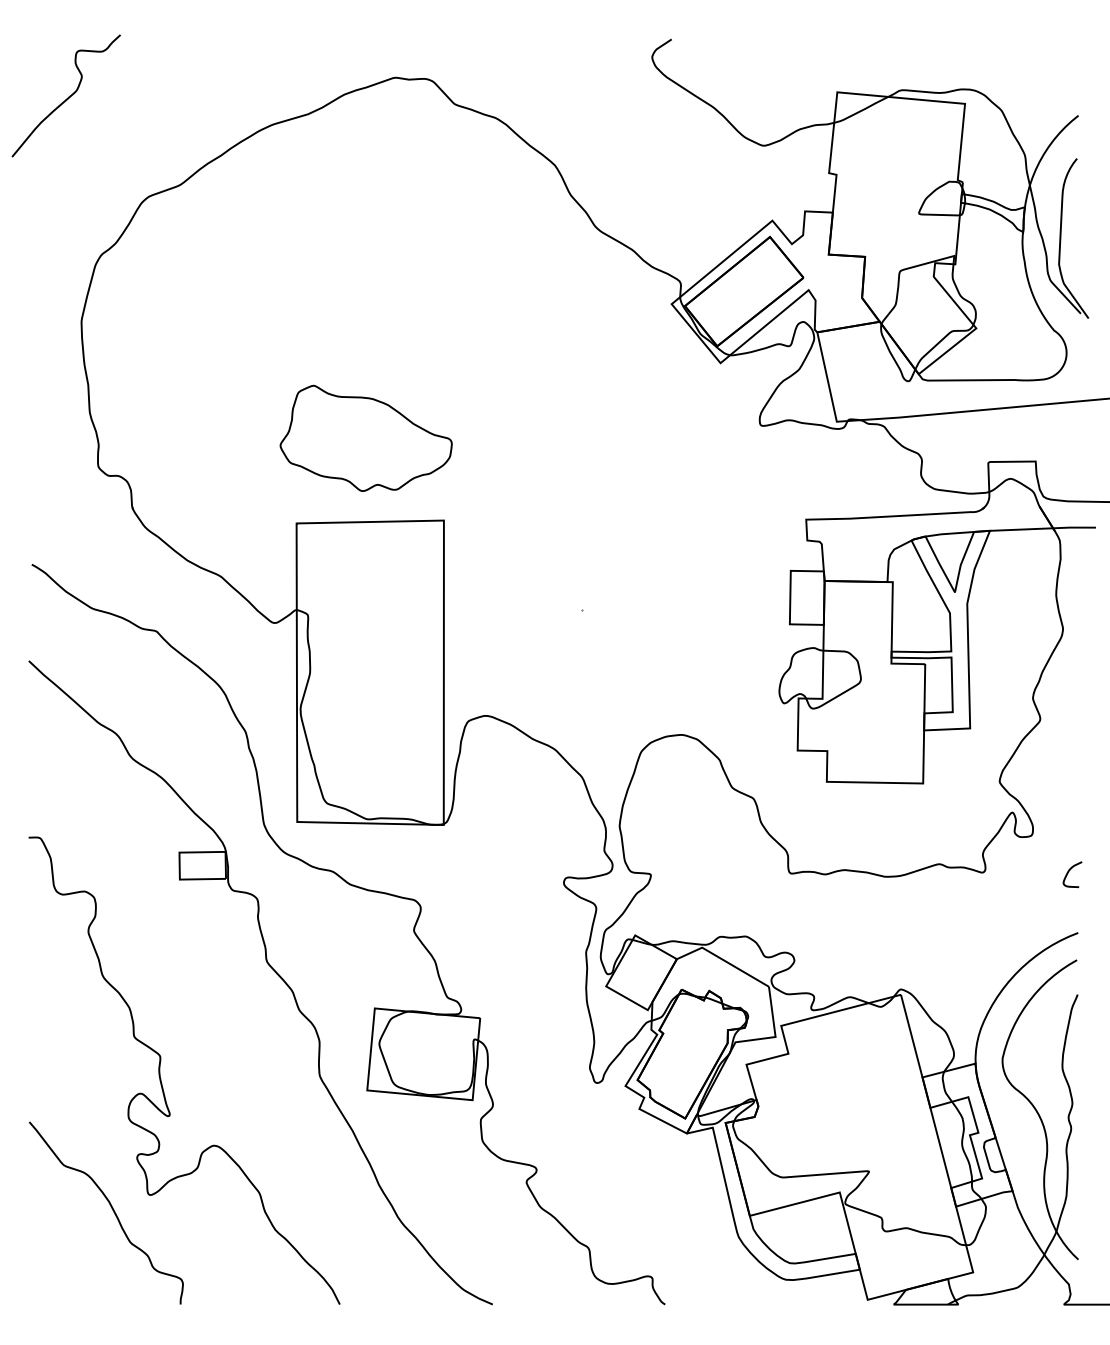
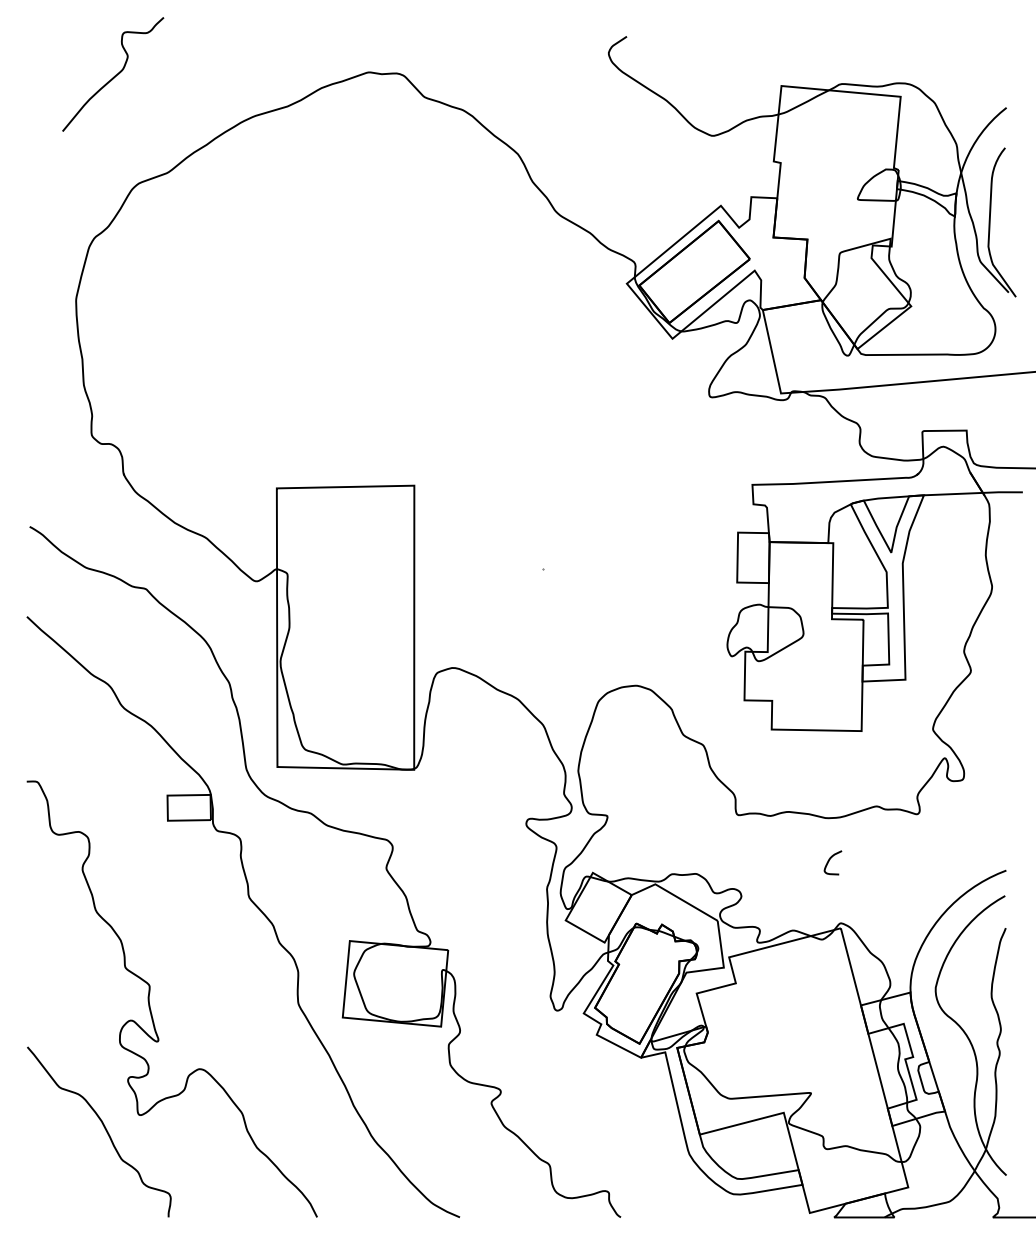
curve: (67, 97) -> (114, 75), moved
part: (365, 437) -> (341, 408), removed
curve: (1068, 873) -> (829, 861), moved

